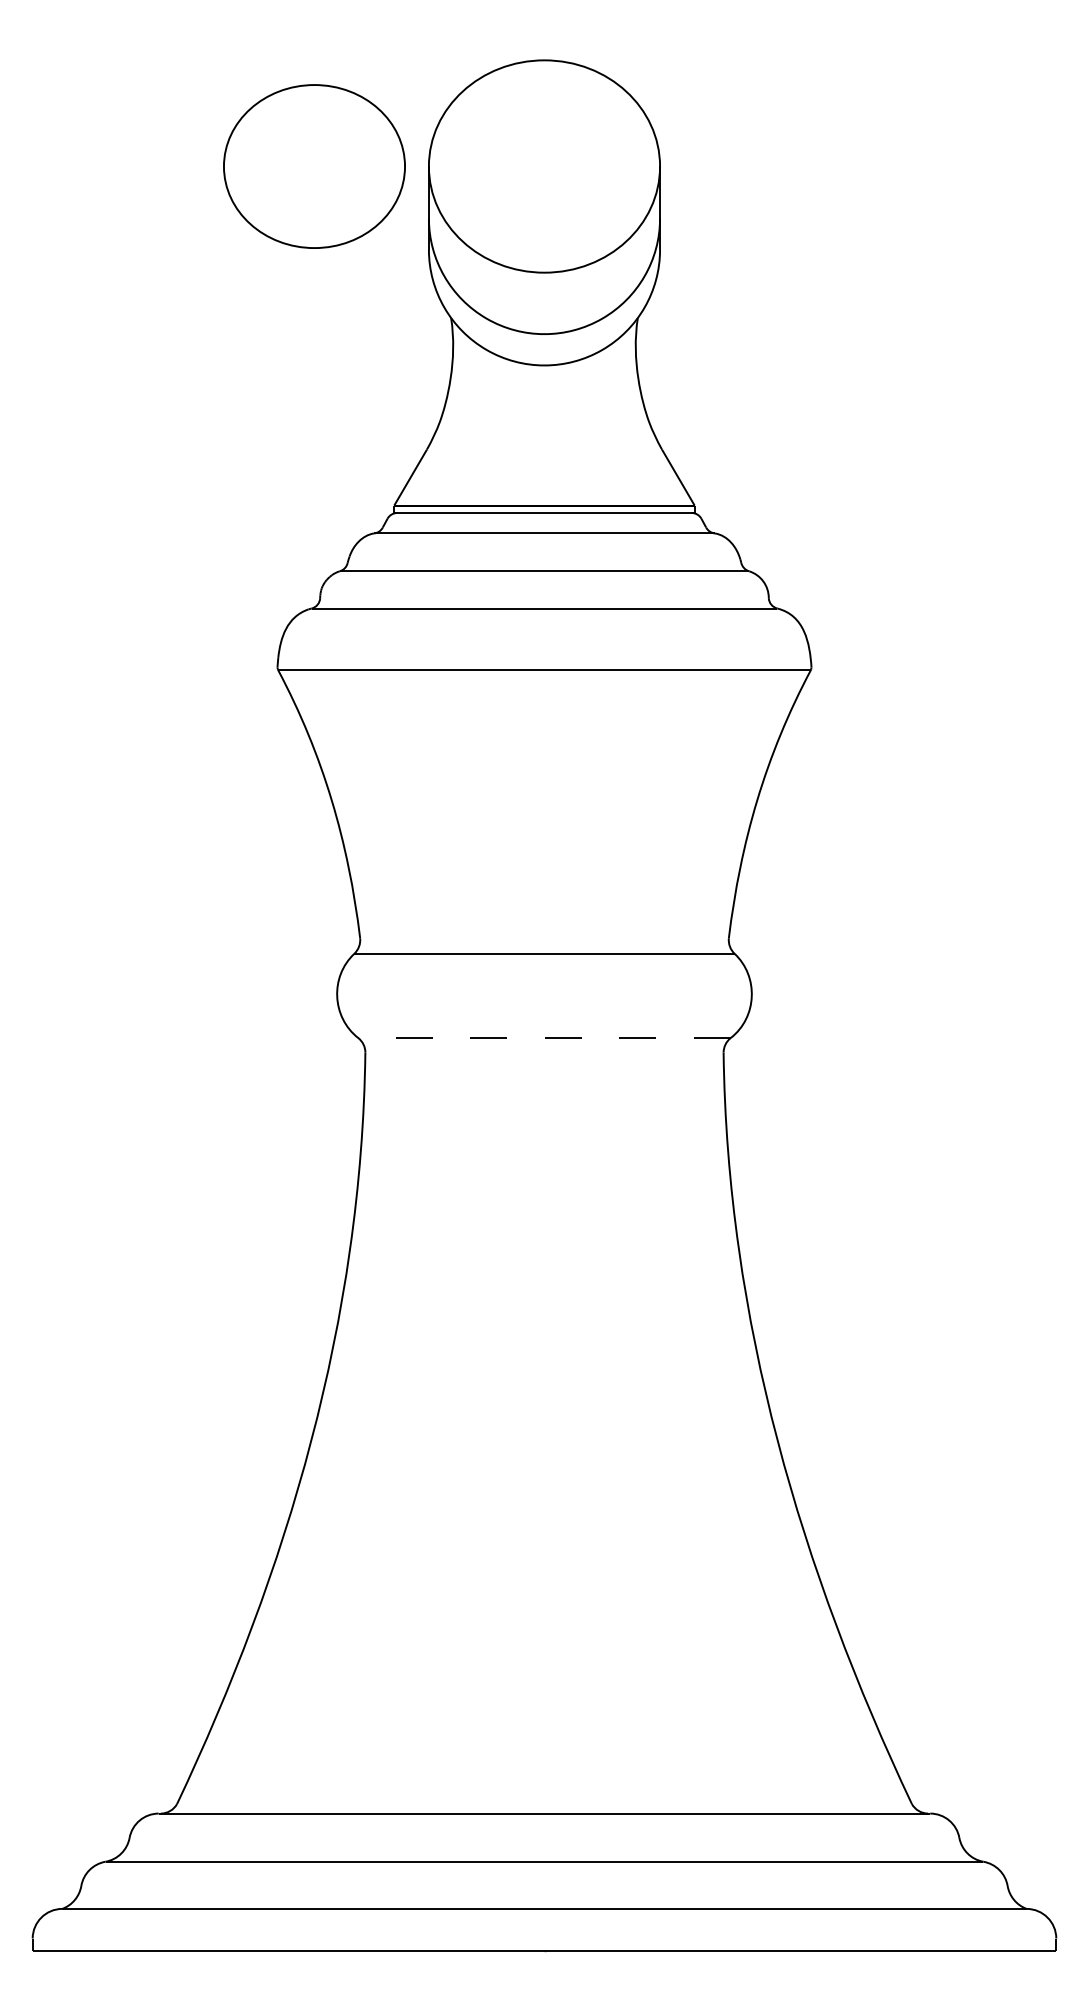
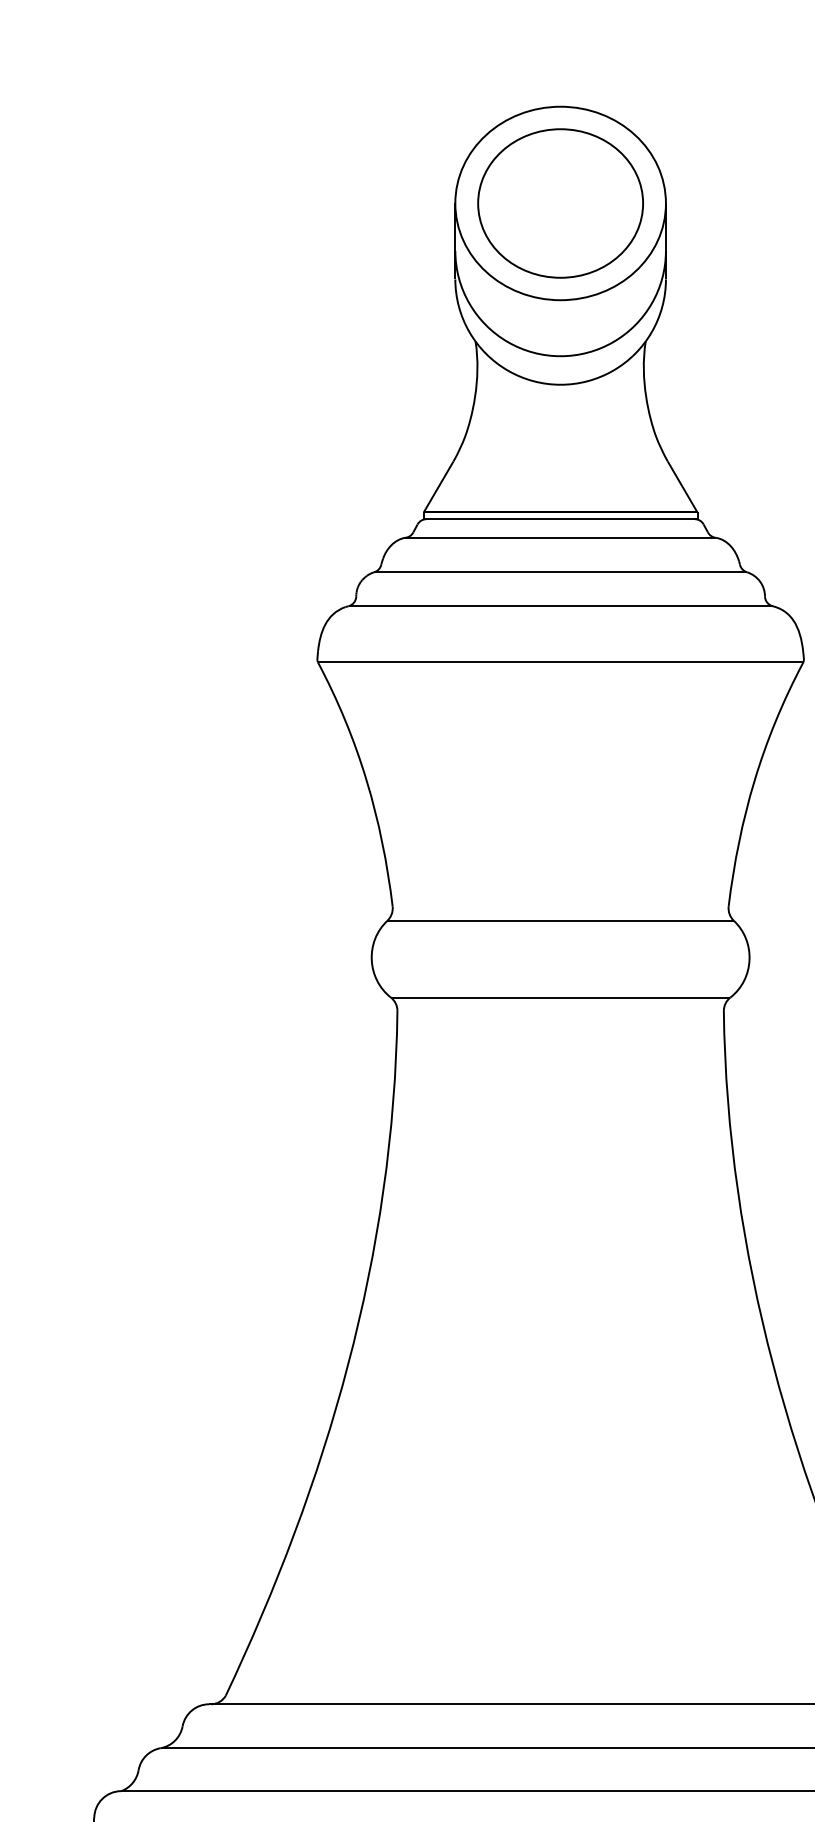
part: (314, 166) -> (560, 203), moved
line: (544, 1038) -> (560, 998), dashed -> solid

